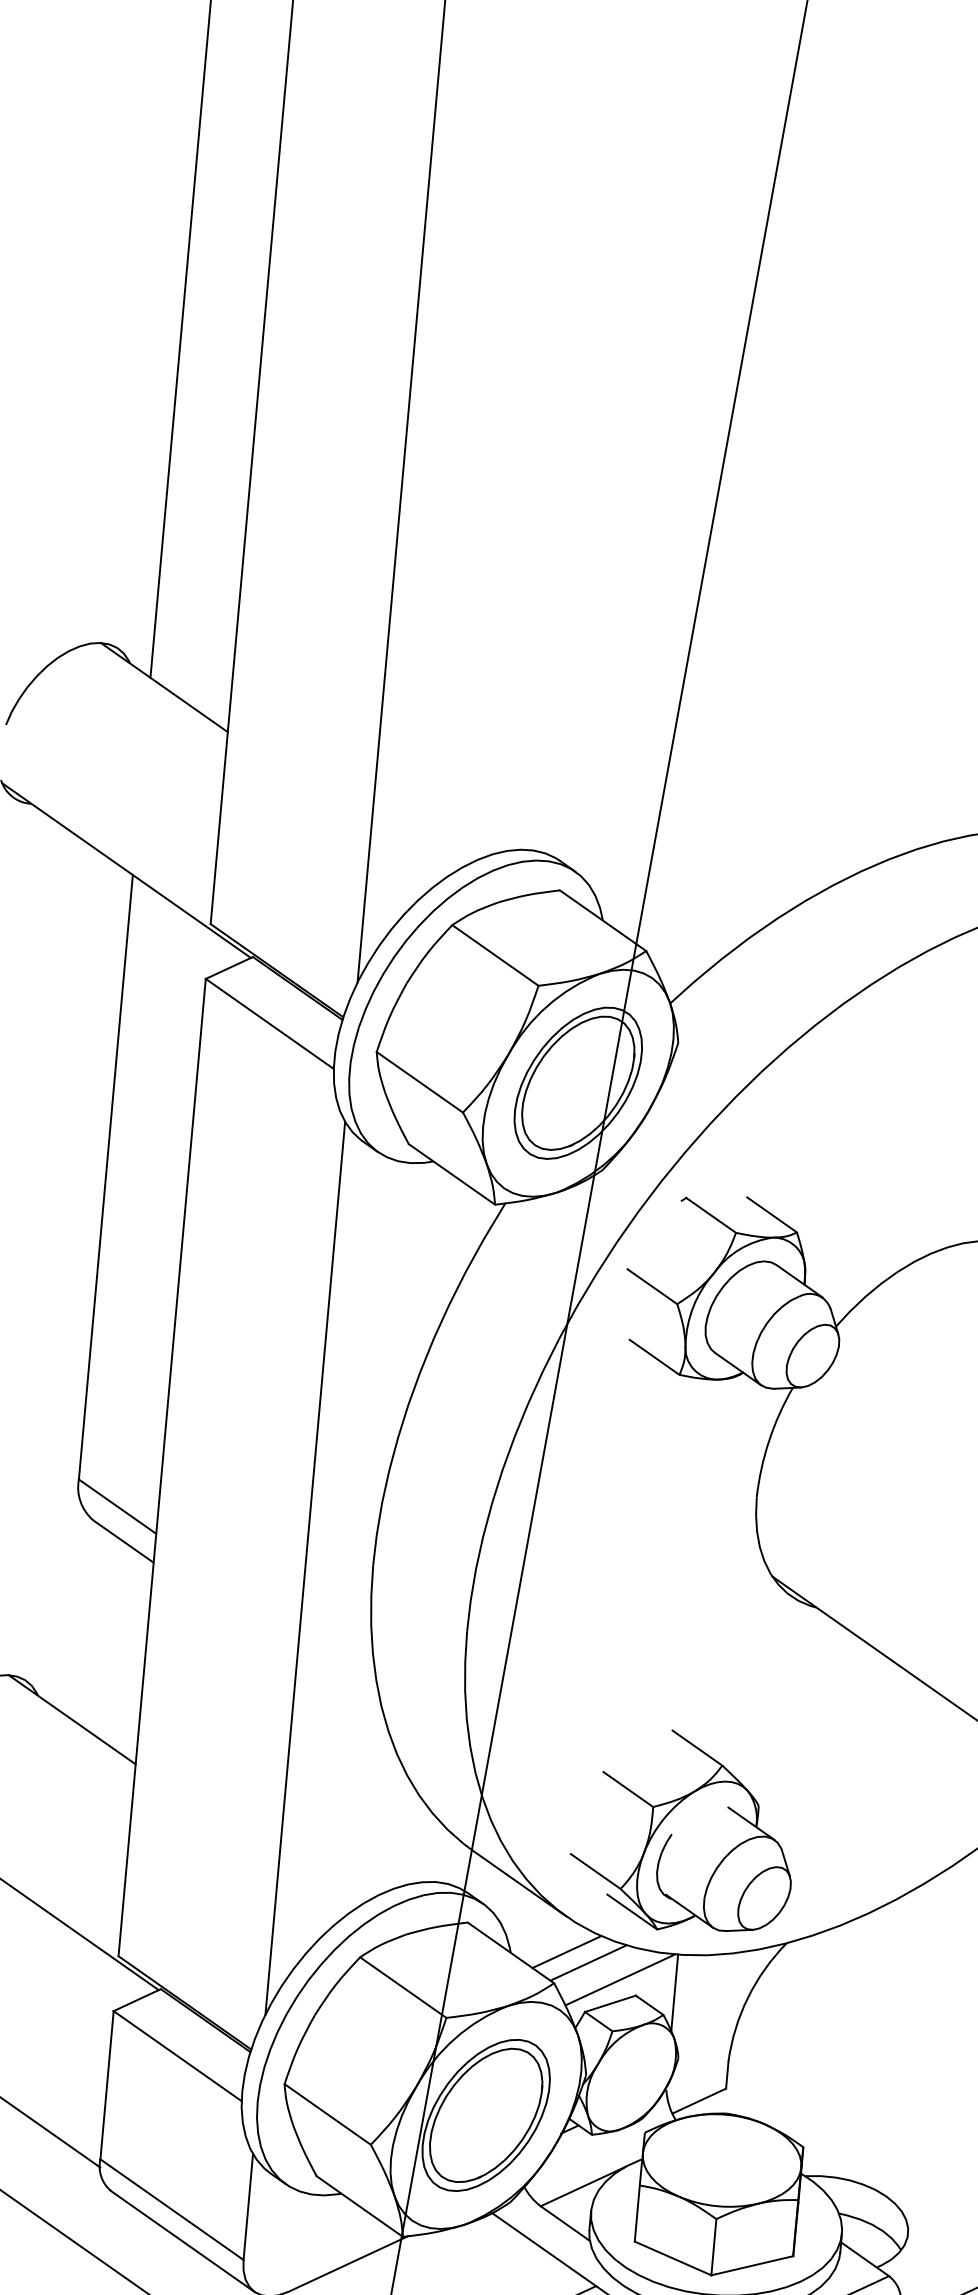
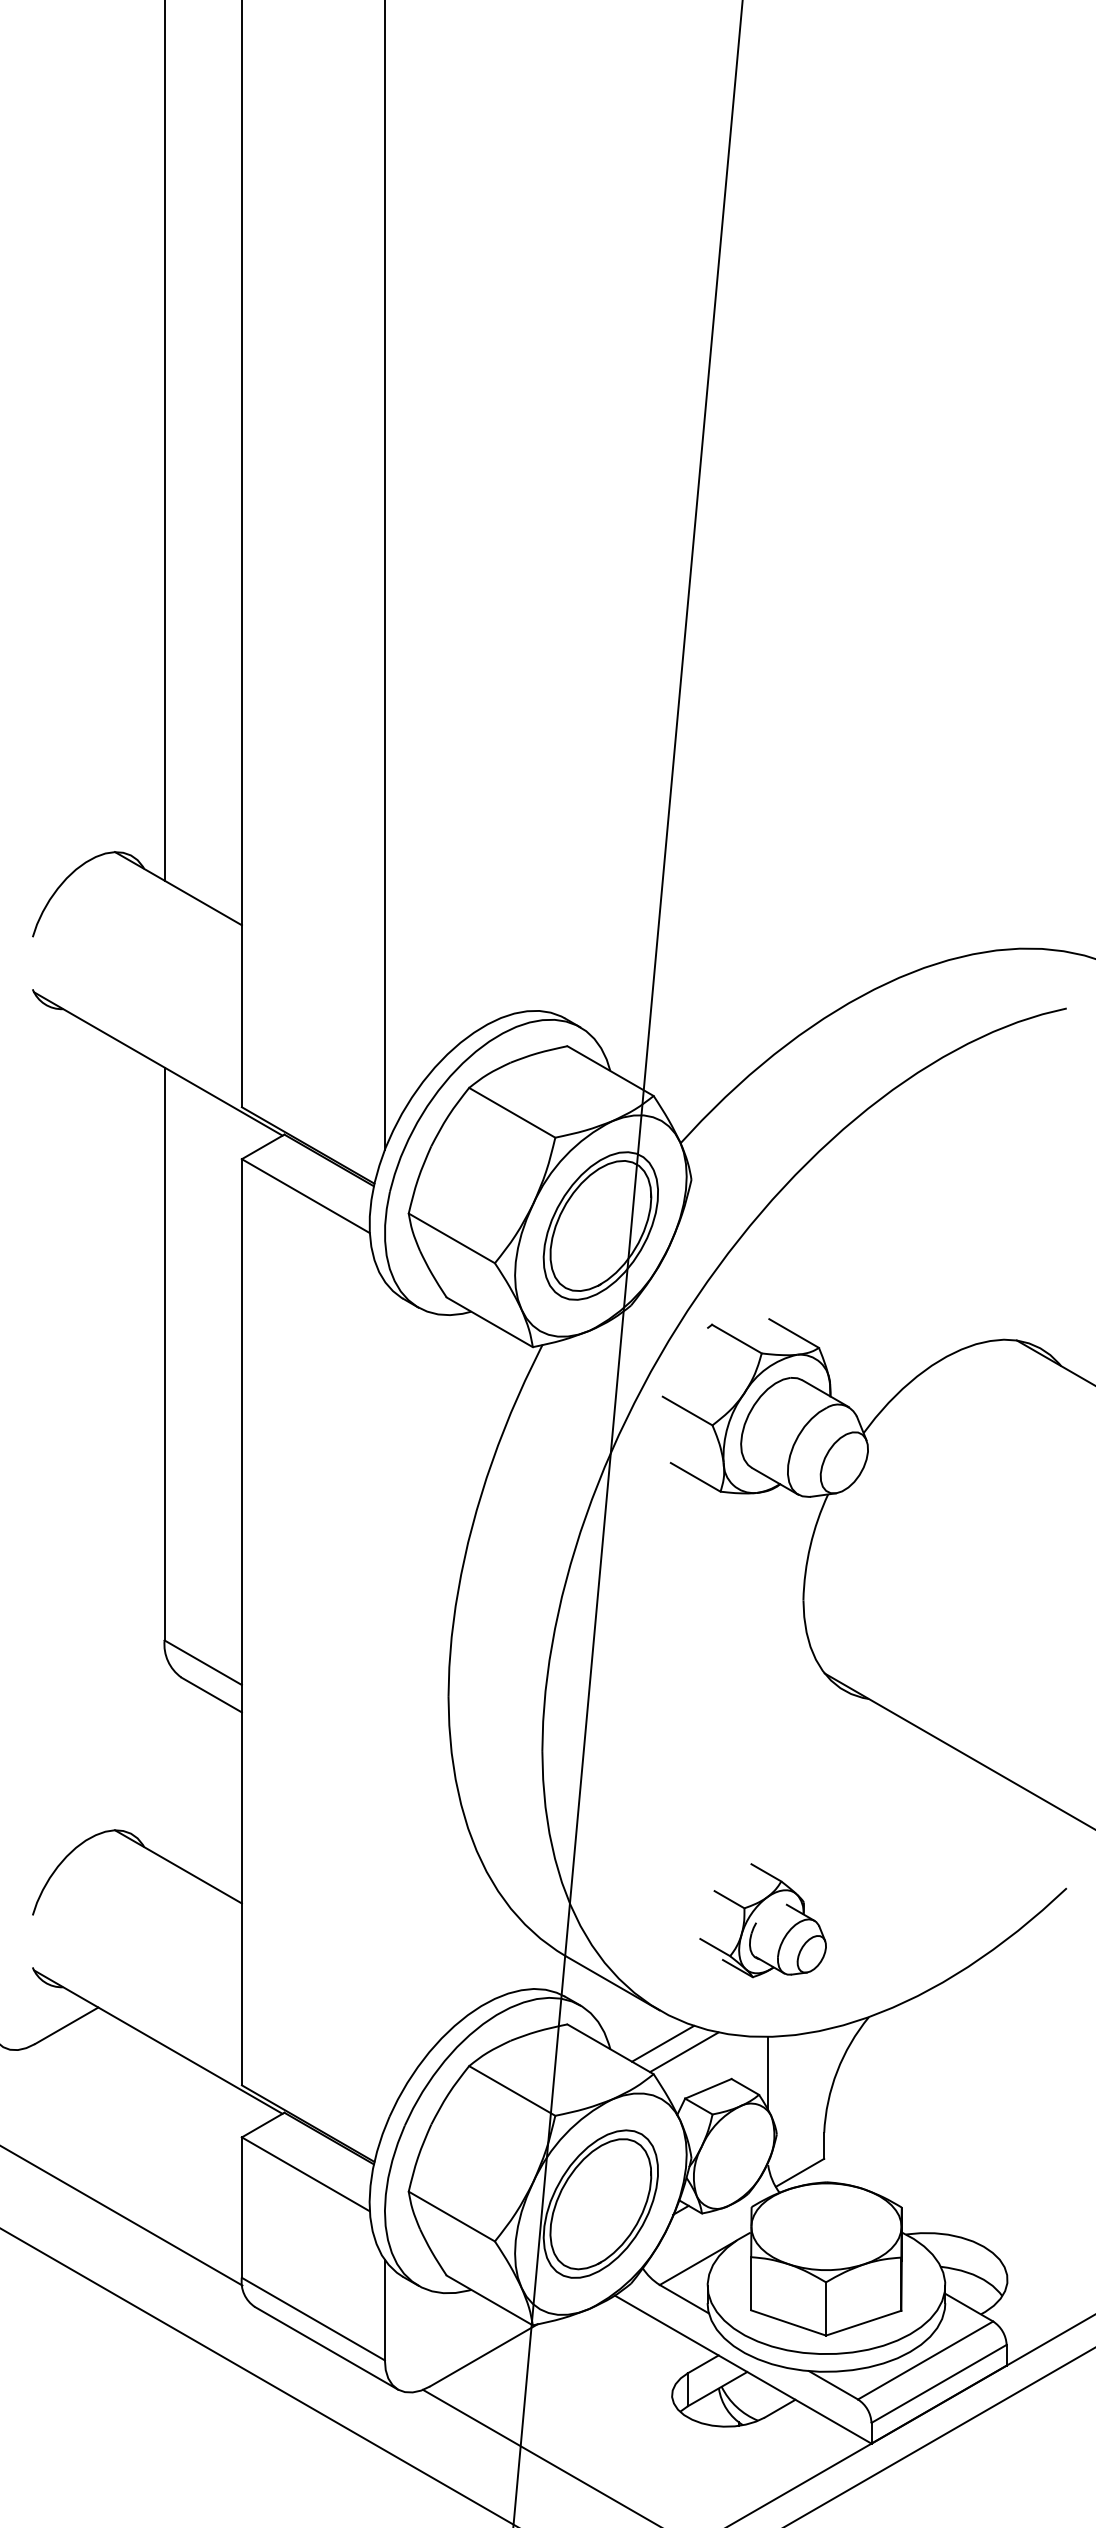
line: (304, 1567) -> (384, 1704), removed
part: (683, 1831) -> (762, 1920), size x0.6
line: (620, 1979) -> (715, 2065), removed

